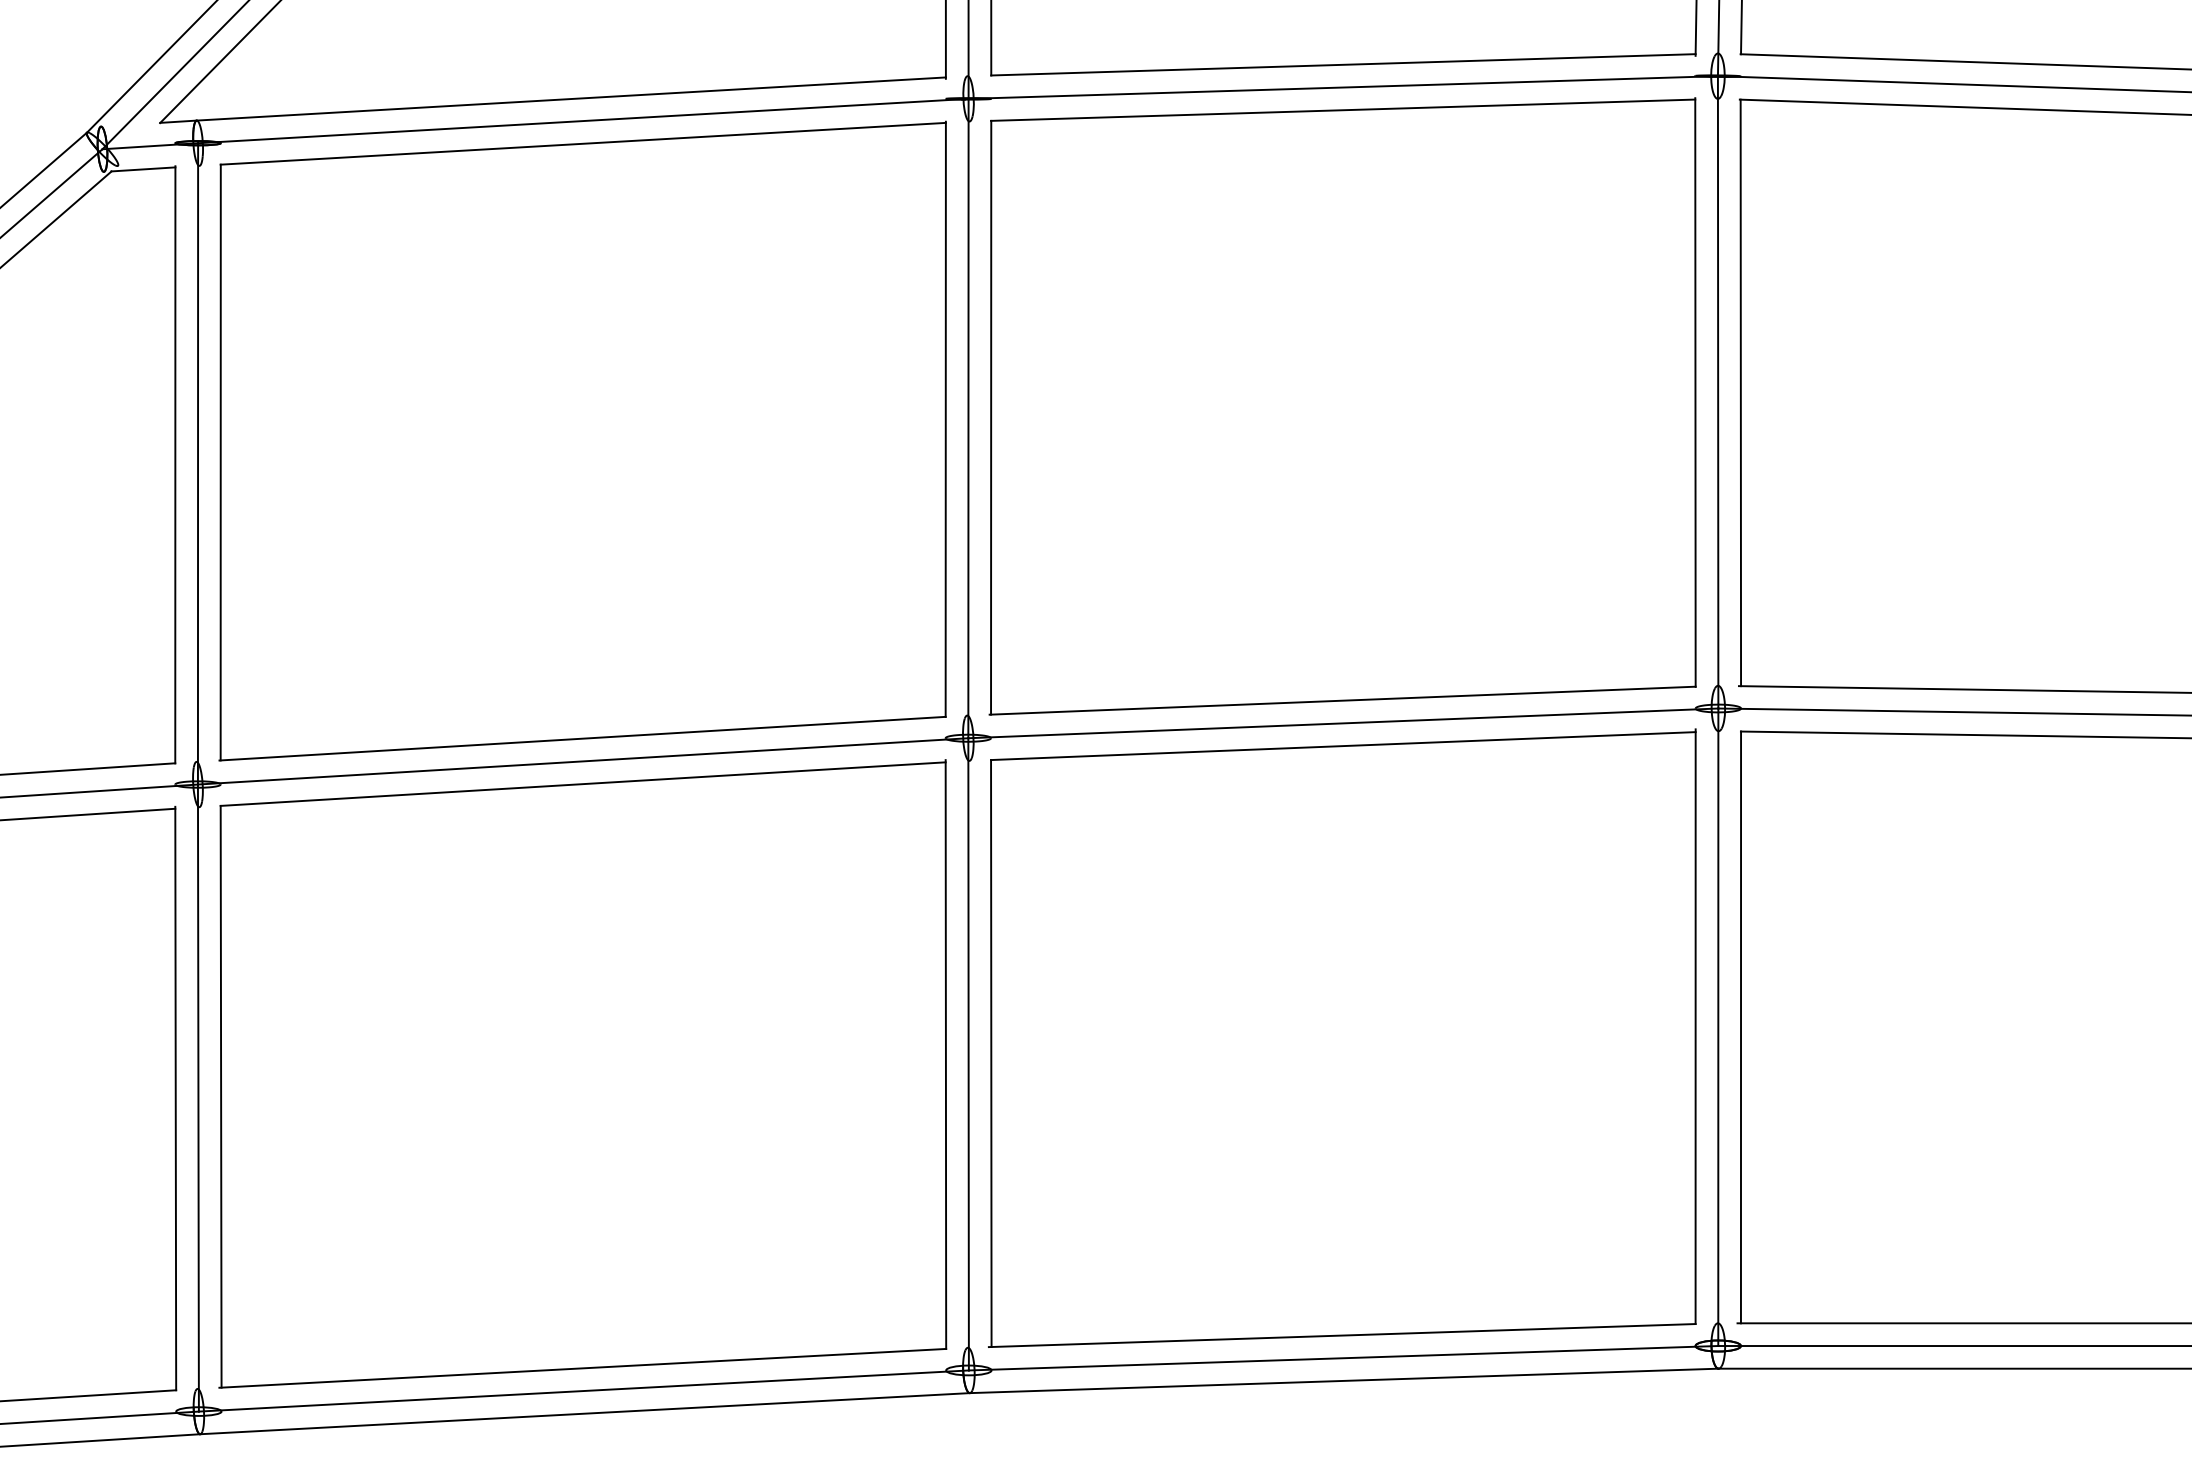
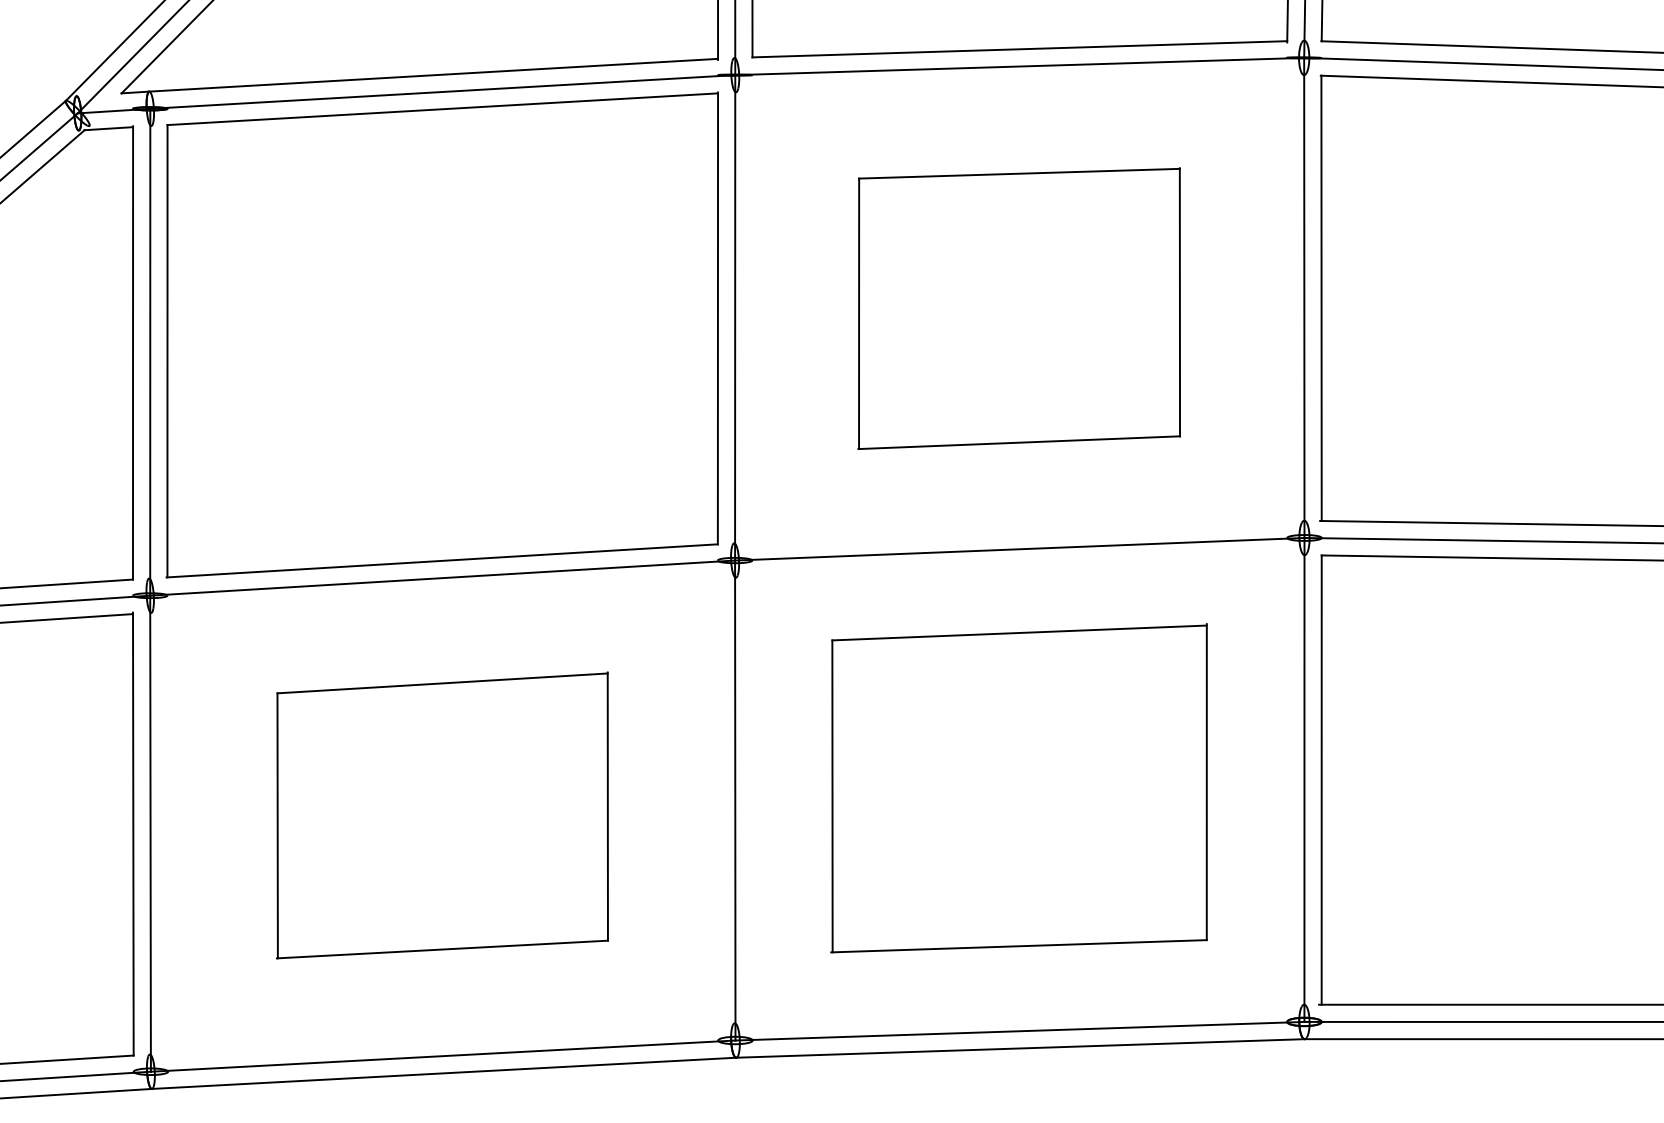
part: (1342, 406) -> (1019, 308), size x0.6
part: (1342, 1037) -> (1019, 787), size x0.7
part: (582, 1073) -> (442, 815), size x0.6

